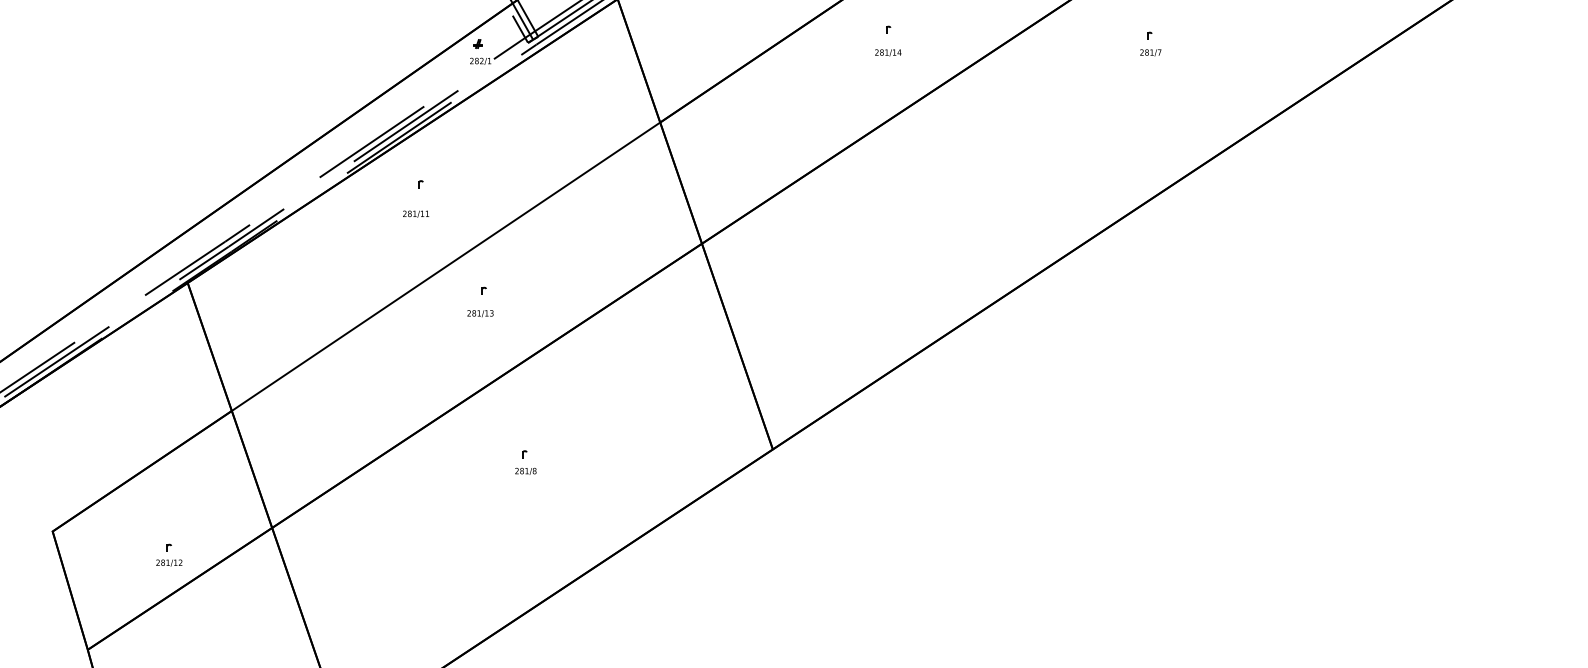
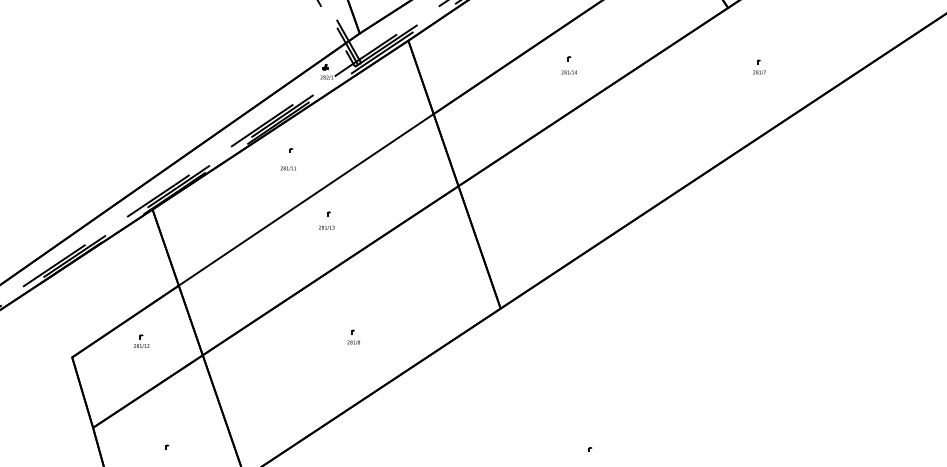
part: (1150, 42) -> (759, 66), moved
part: (525, 461) -> (353, 336), moved
part: (169, 555) -> (141, 341), moved

